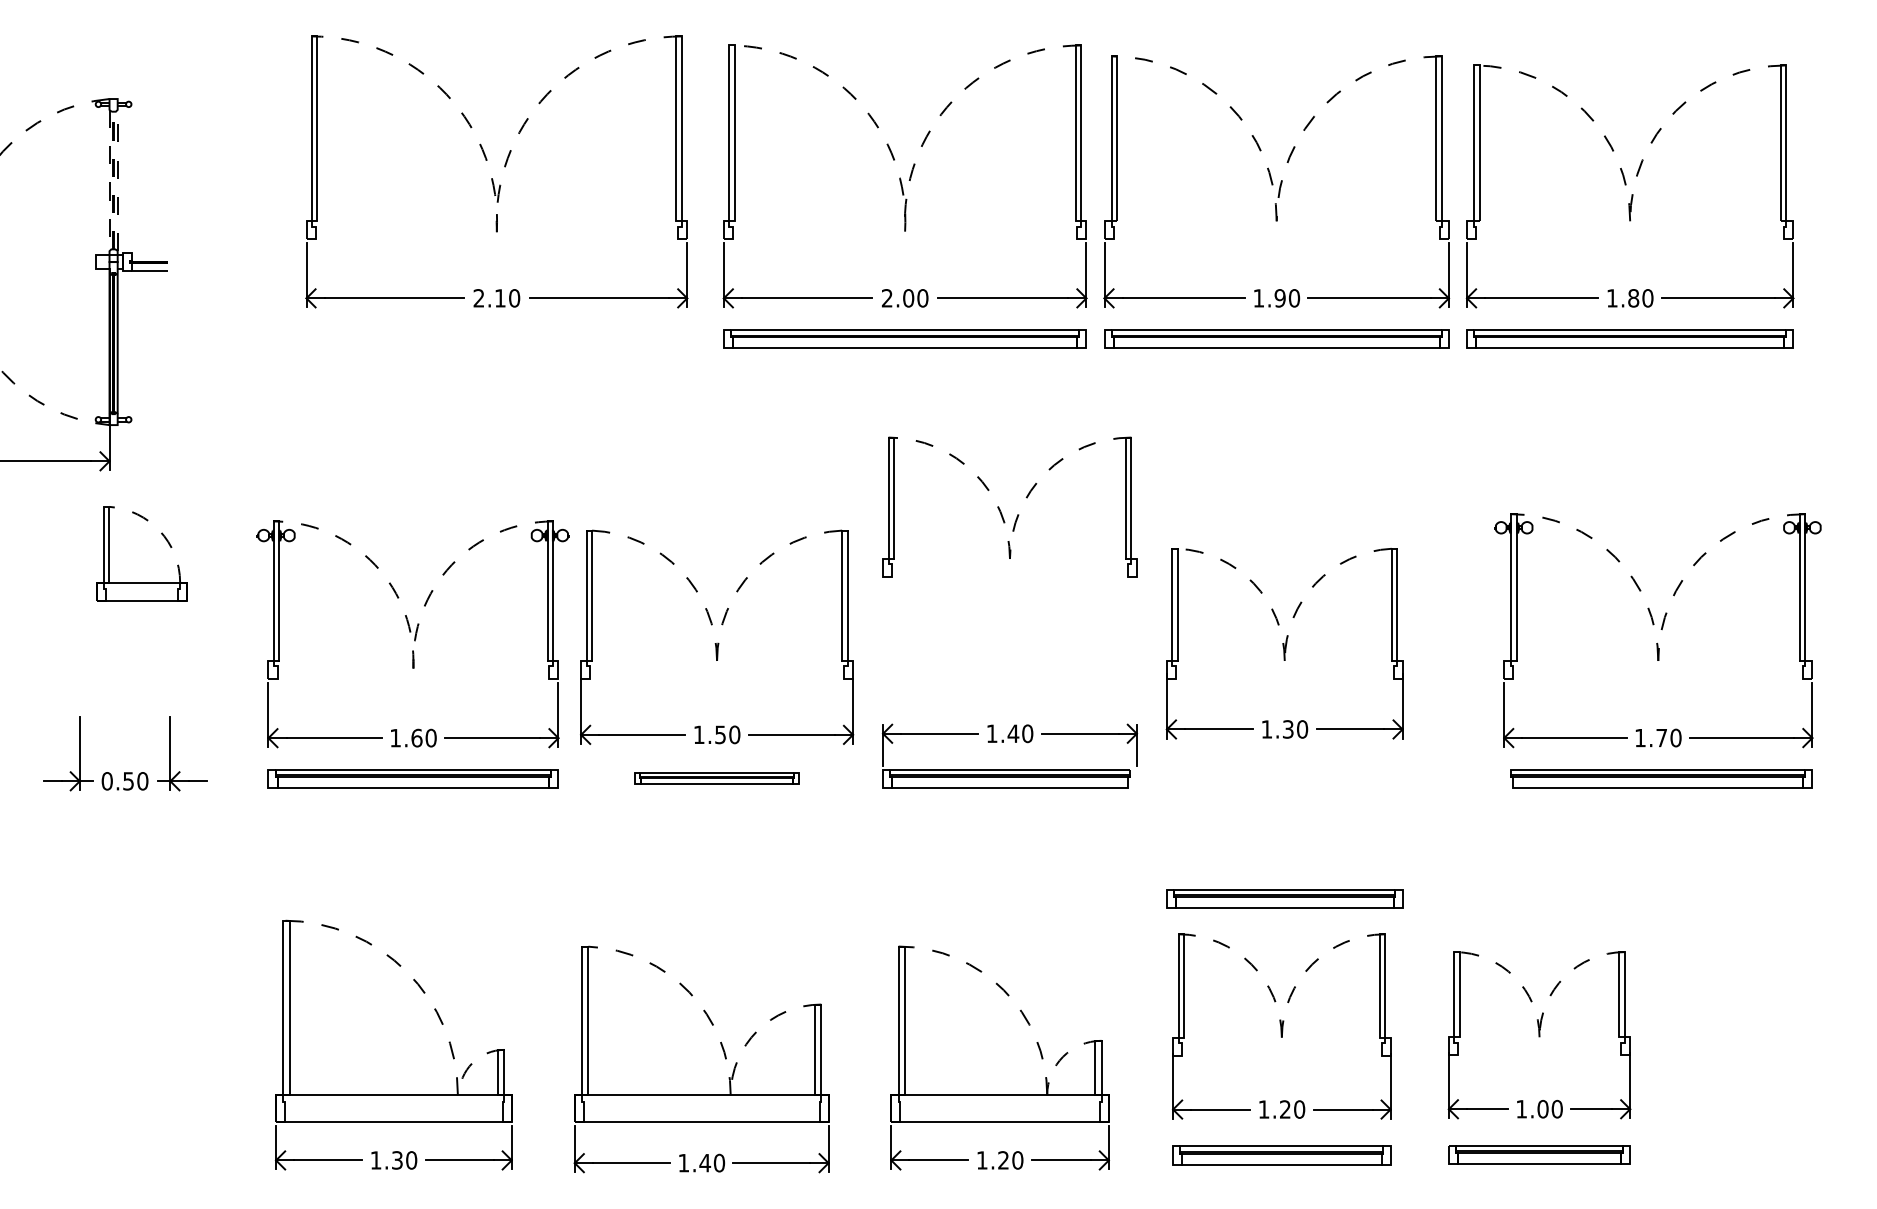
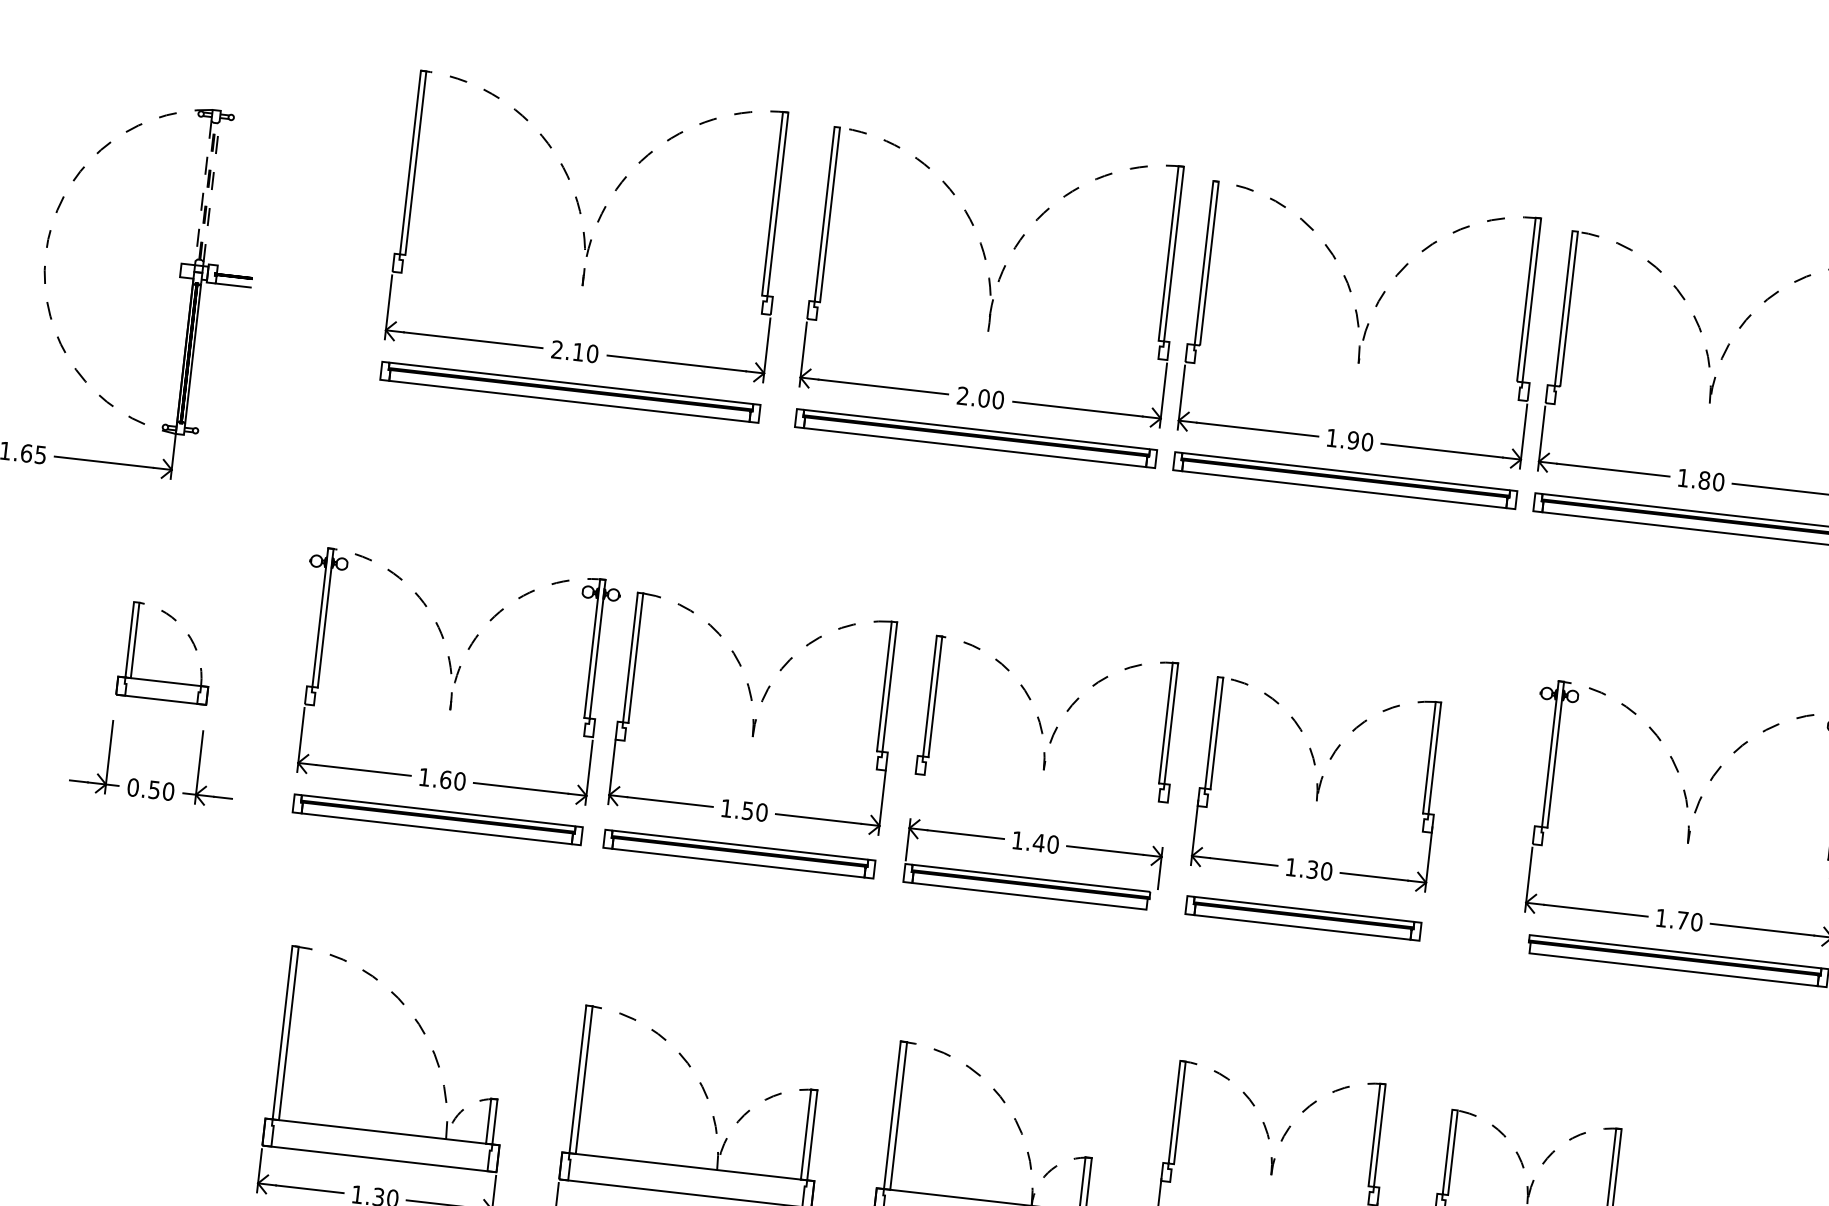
part: (496, 338) -> (570, 391), added
part: (1001, 511) -> (1040, 722), moved
part: (164, 538) -> (190, 640), moved
part: (716, 778) -> (738, 853), size x1.67
part: (1284, 898) -> (1303, 918), moved

